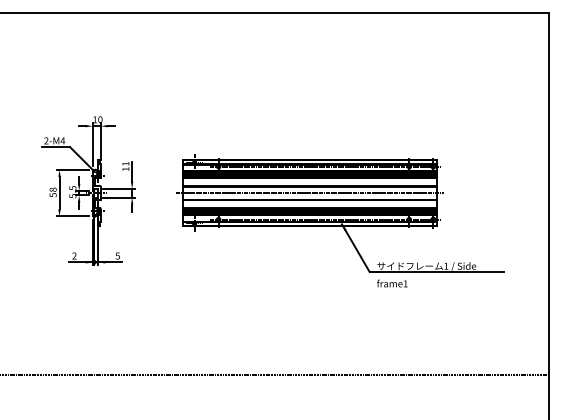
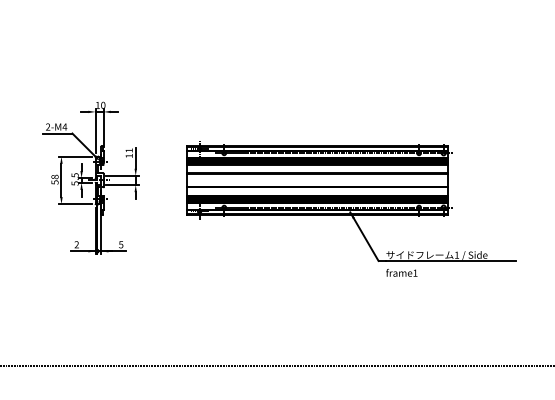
line: (309, 193) -> (317, 180), removed

